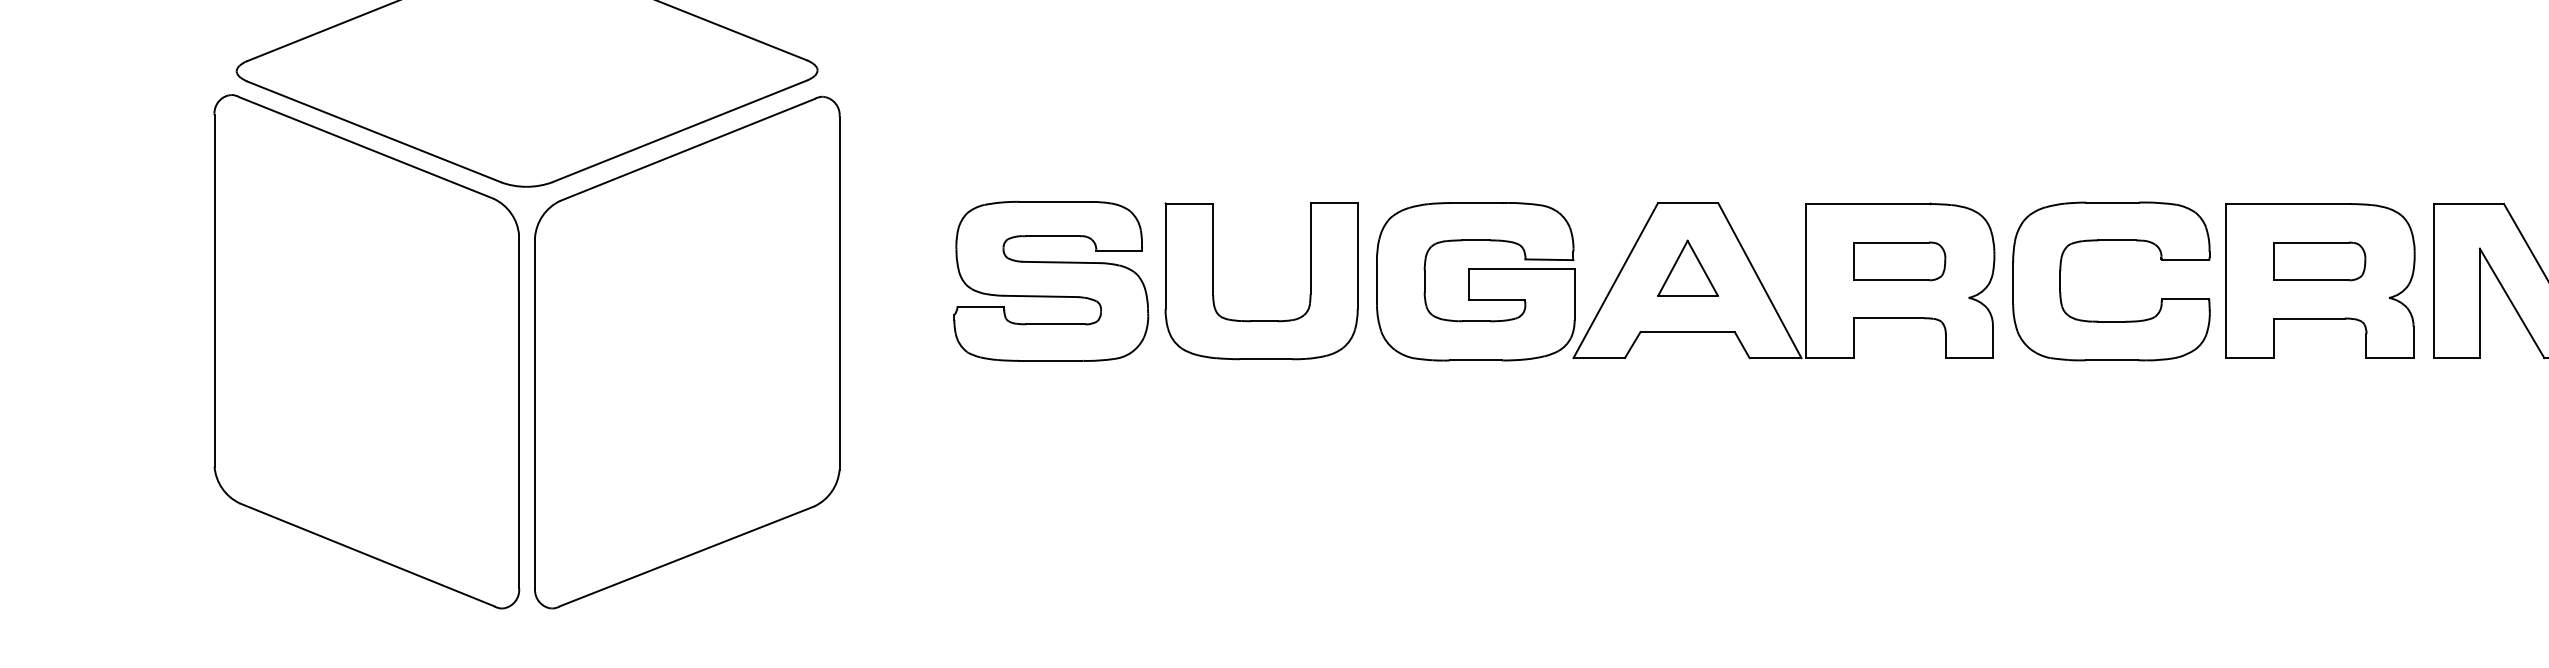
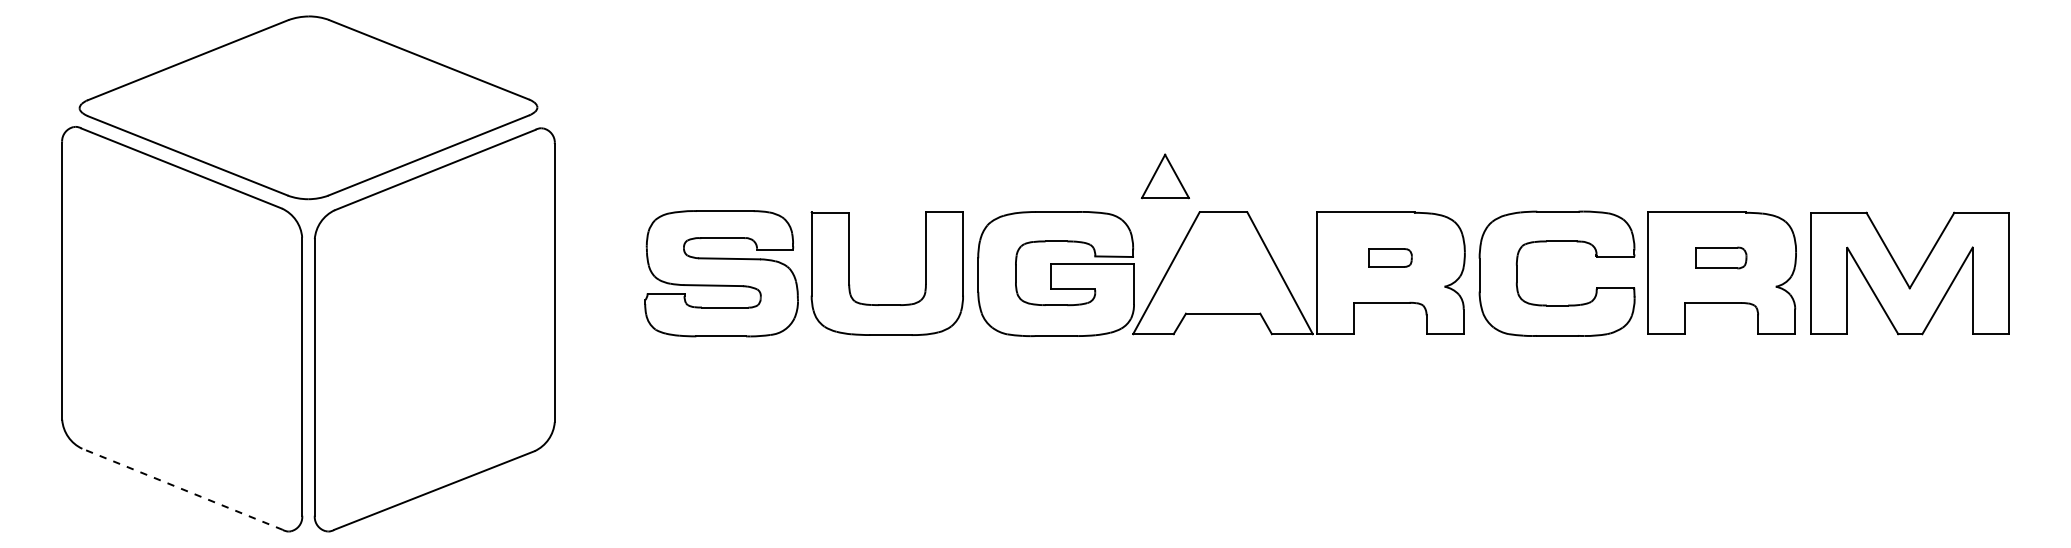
part: (1900, 260) -> (1390, 257), size x0.6
part: (2320, 260) -> (1721, 257), size x0.7
part: (1686, 268) -> (1164, 176), moved
line: (367, 555) -> (182, 489), solid -> dashed

